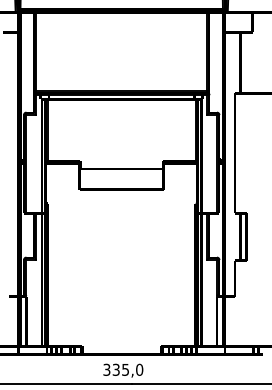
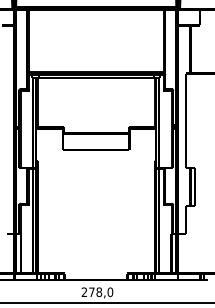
text: (116, 369) -> (92, 291), 335,0 -> 278,0

